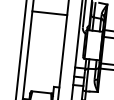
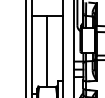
line: (44, 52) -> (46, 51), added

